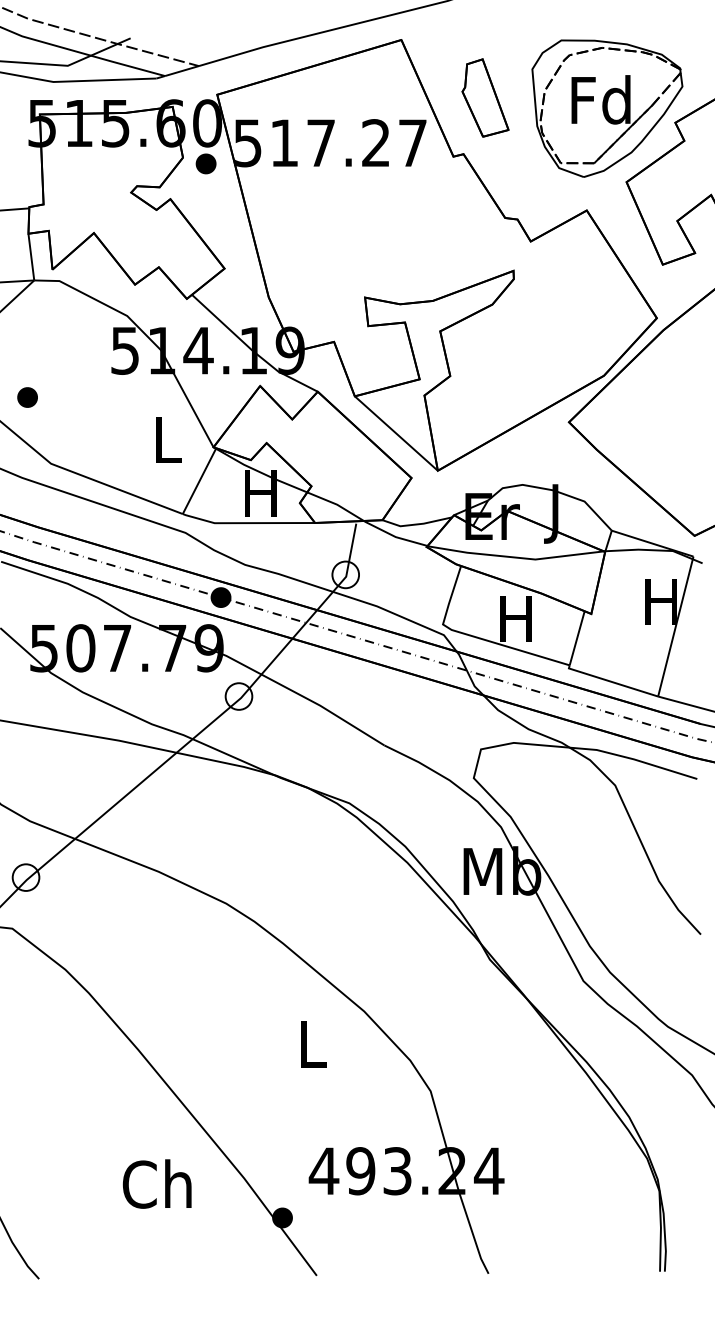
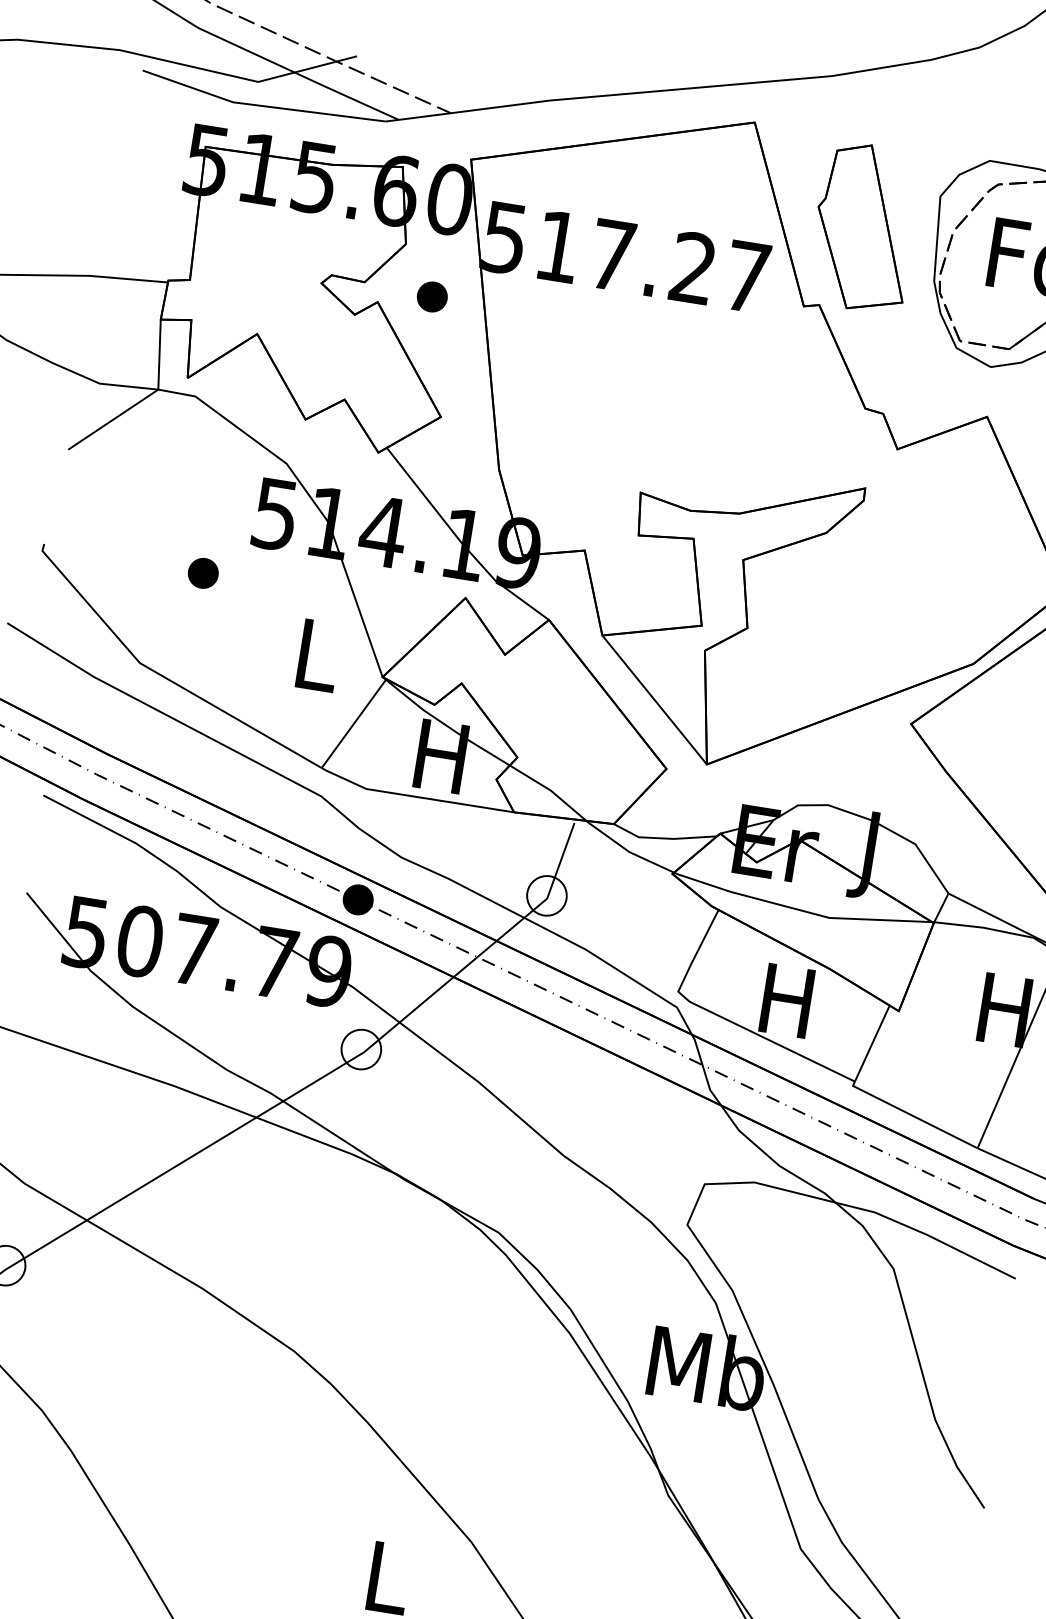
part: (485, 97) -> (864, 226), size x1.43
part: (205, 163) -> (431, 296), moved
part: (27, 397) -> (203, 573), moved

